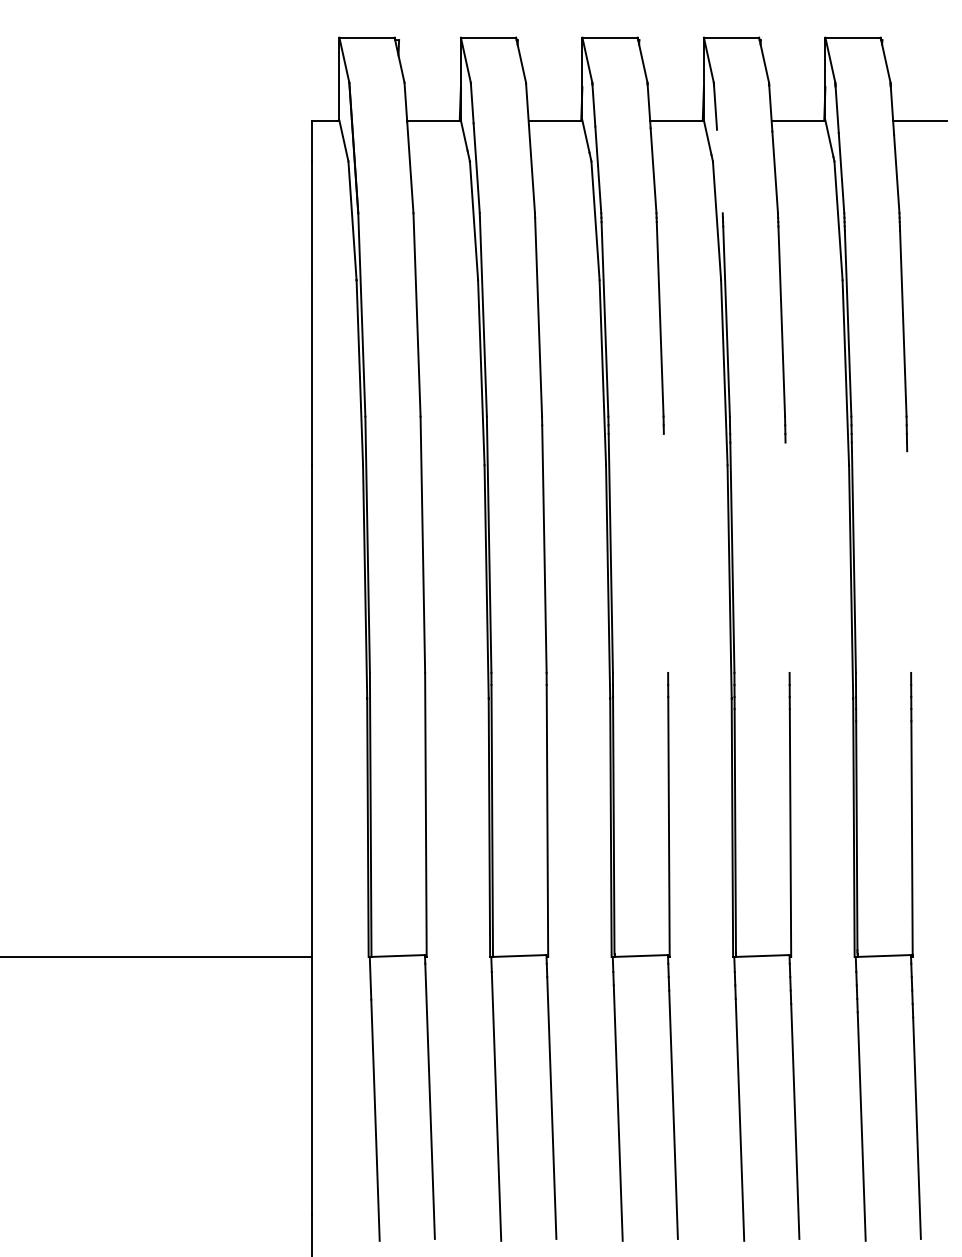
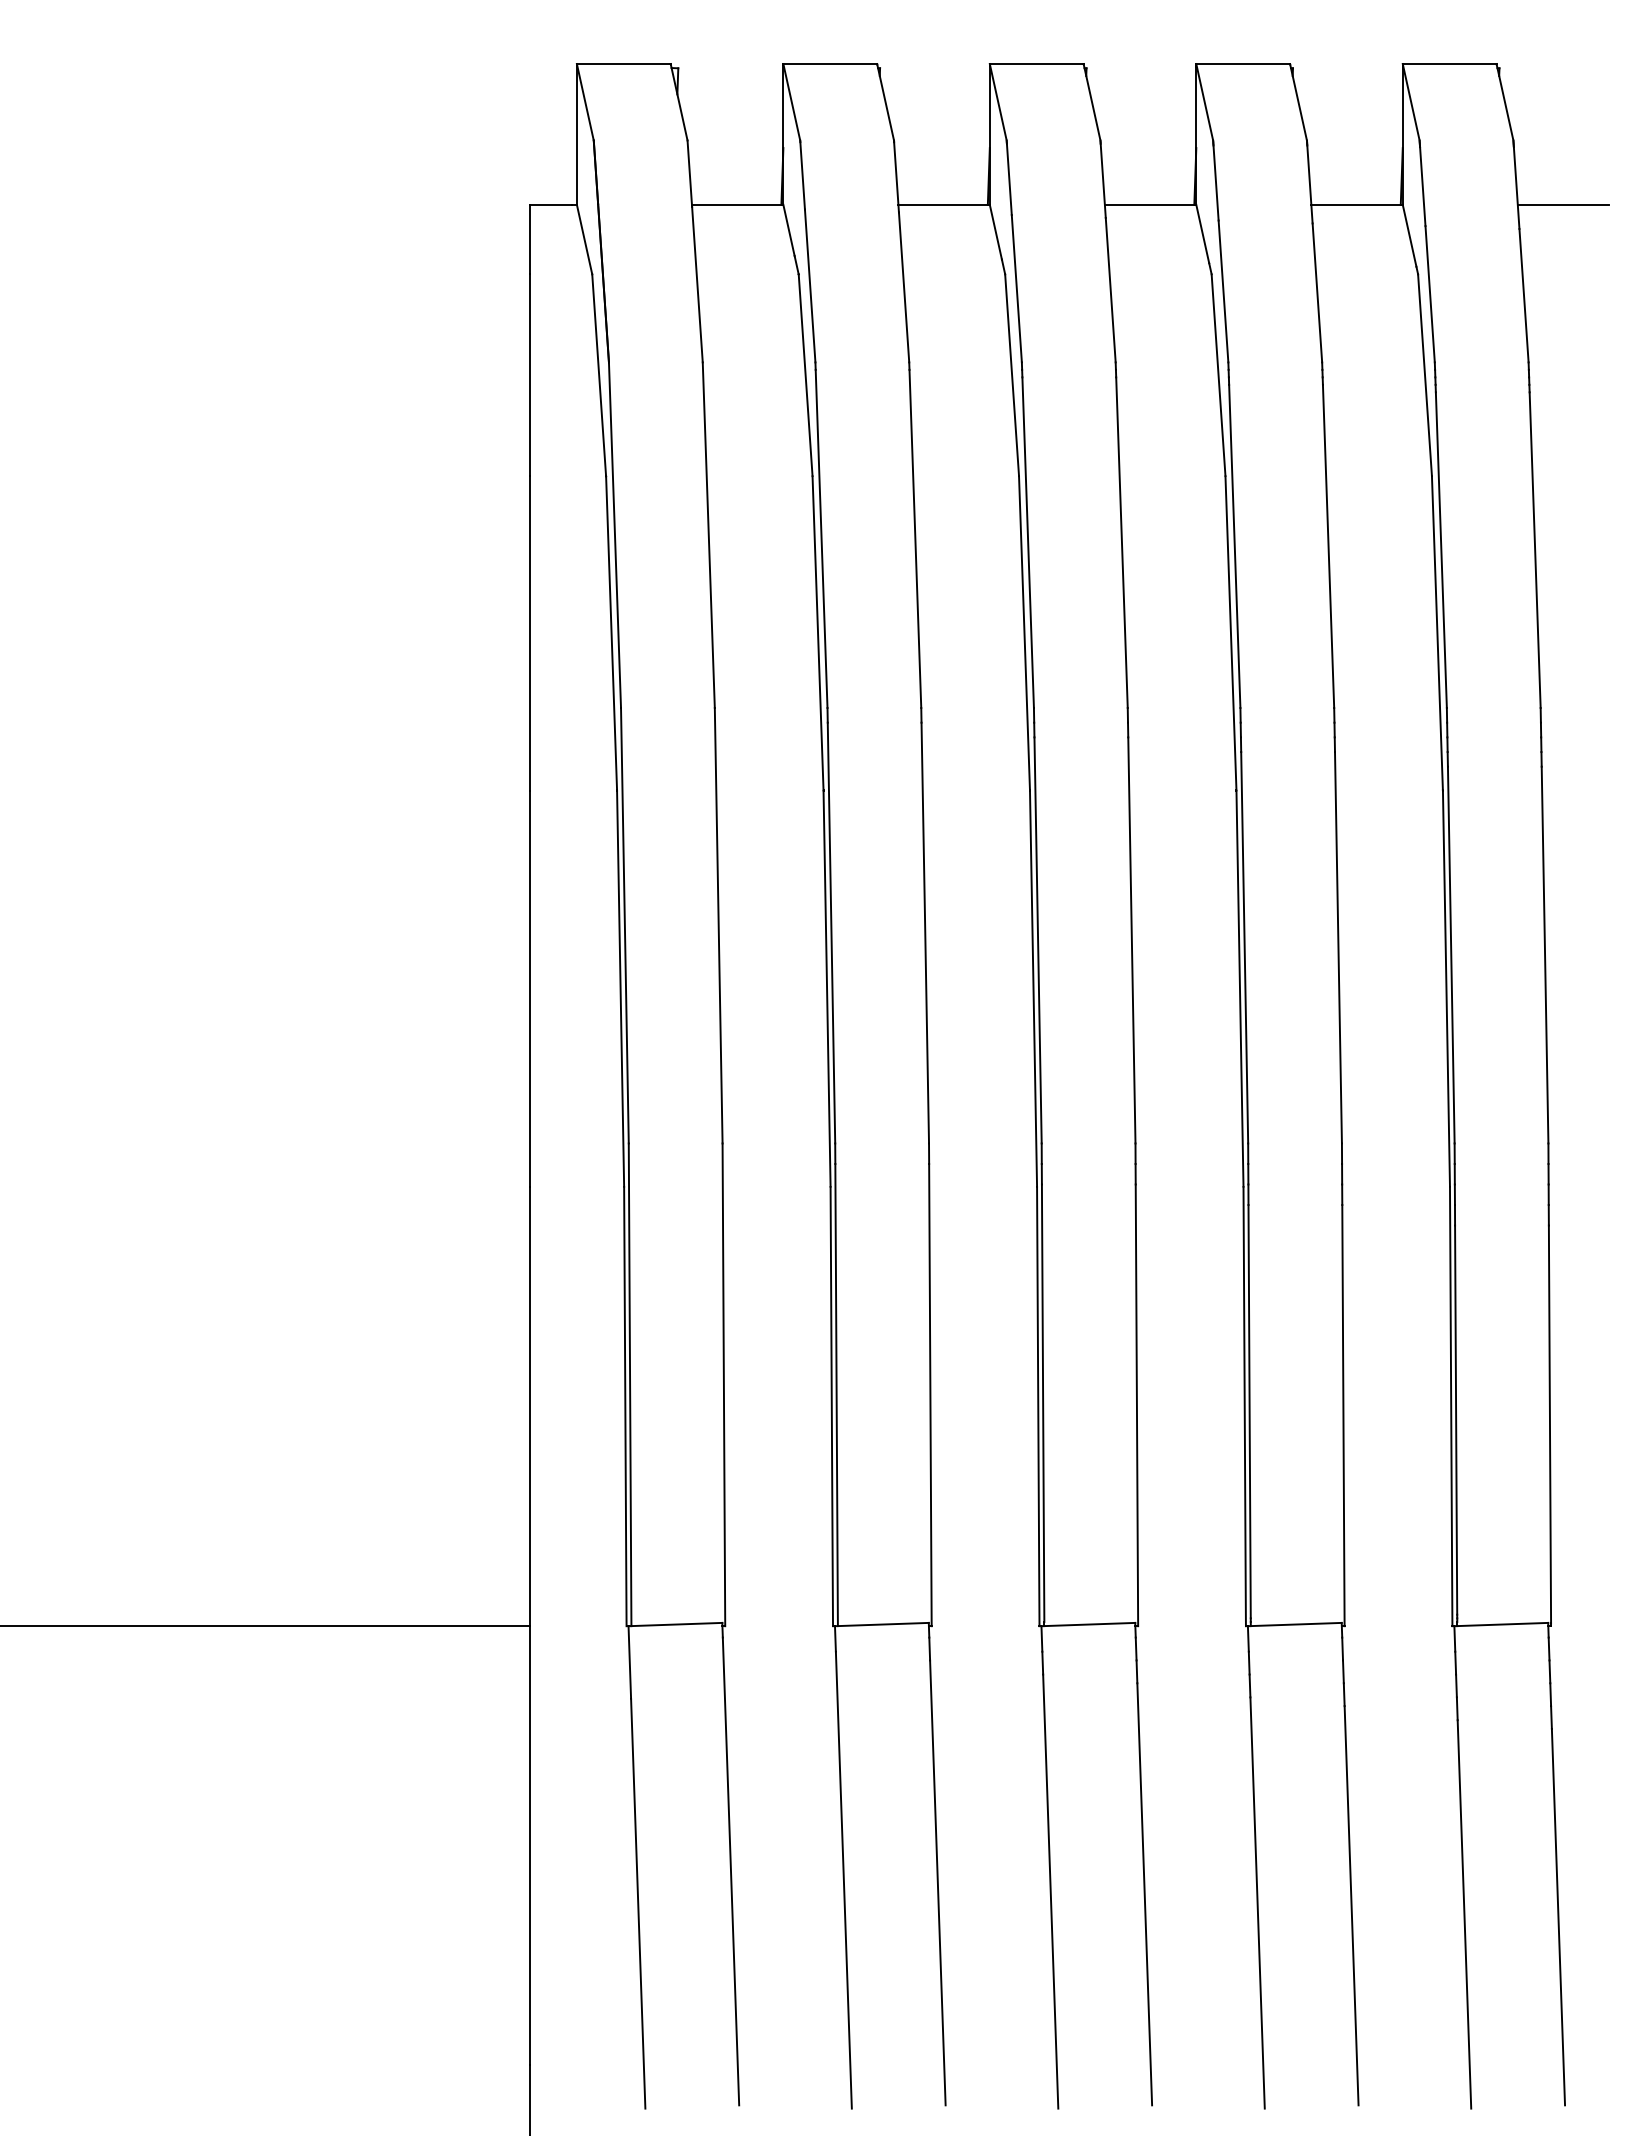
line: (719, 171) -> (1222, 291), added
line: (665, 552) -> (1131, 938), added
line: (787, 557) -> (1338, 947), added
line: (909, 561) -> (1545, 954), added

